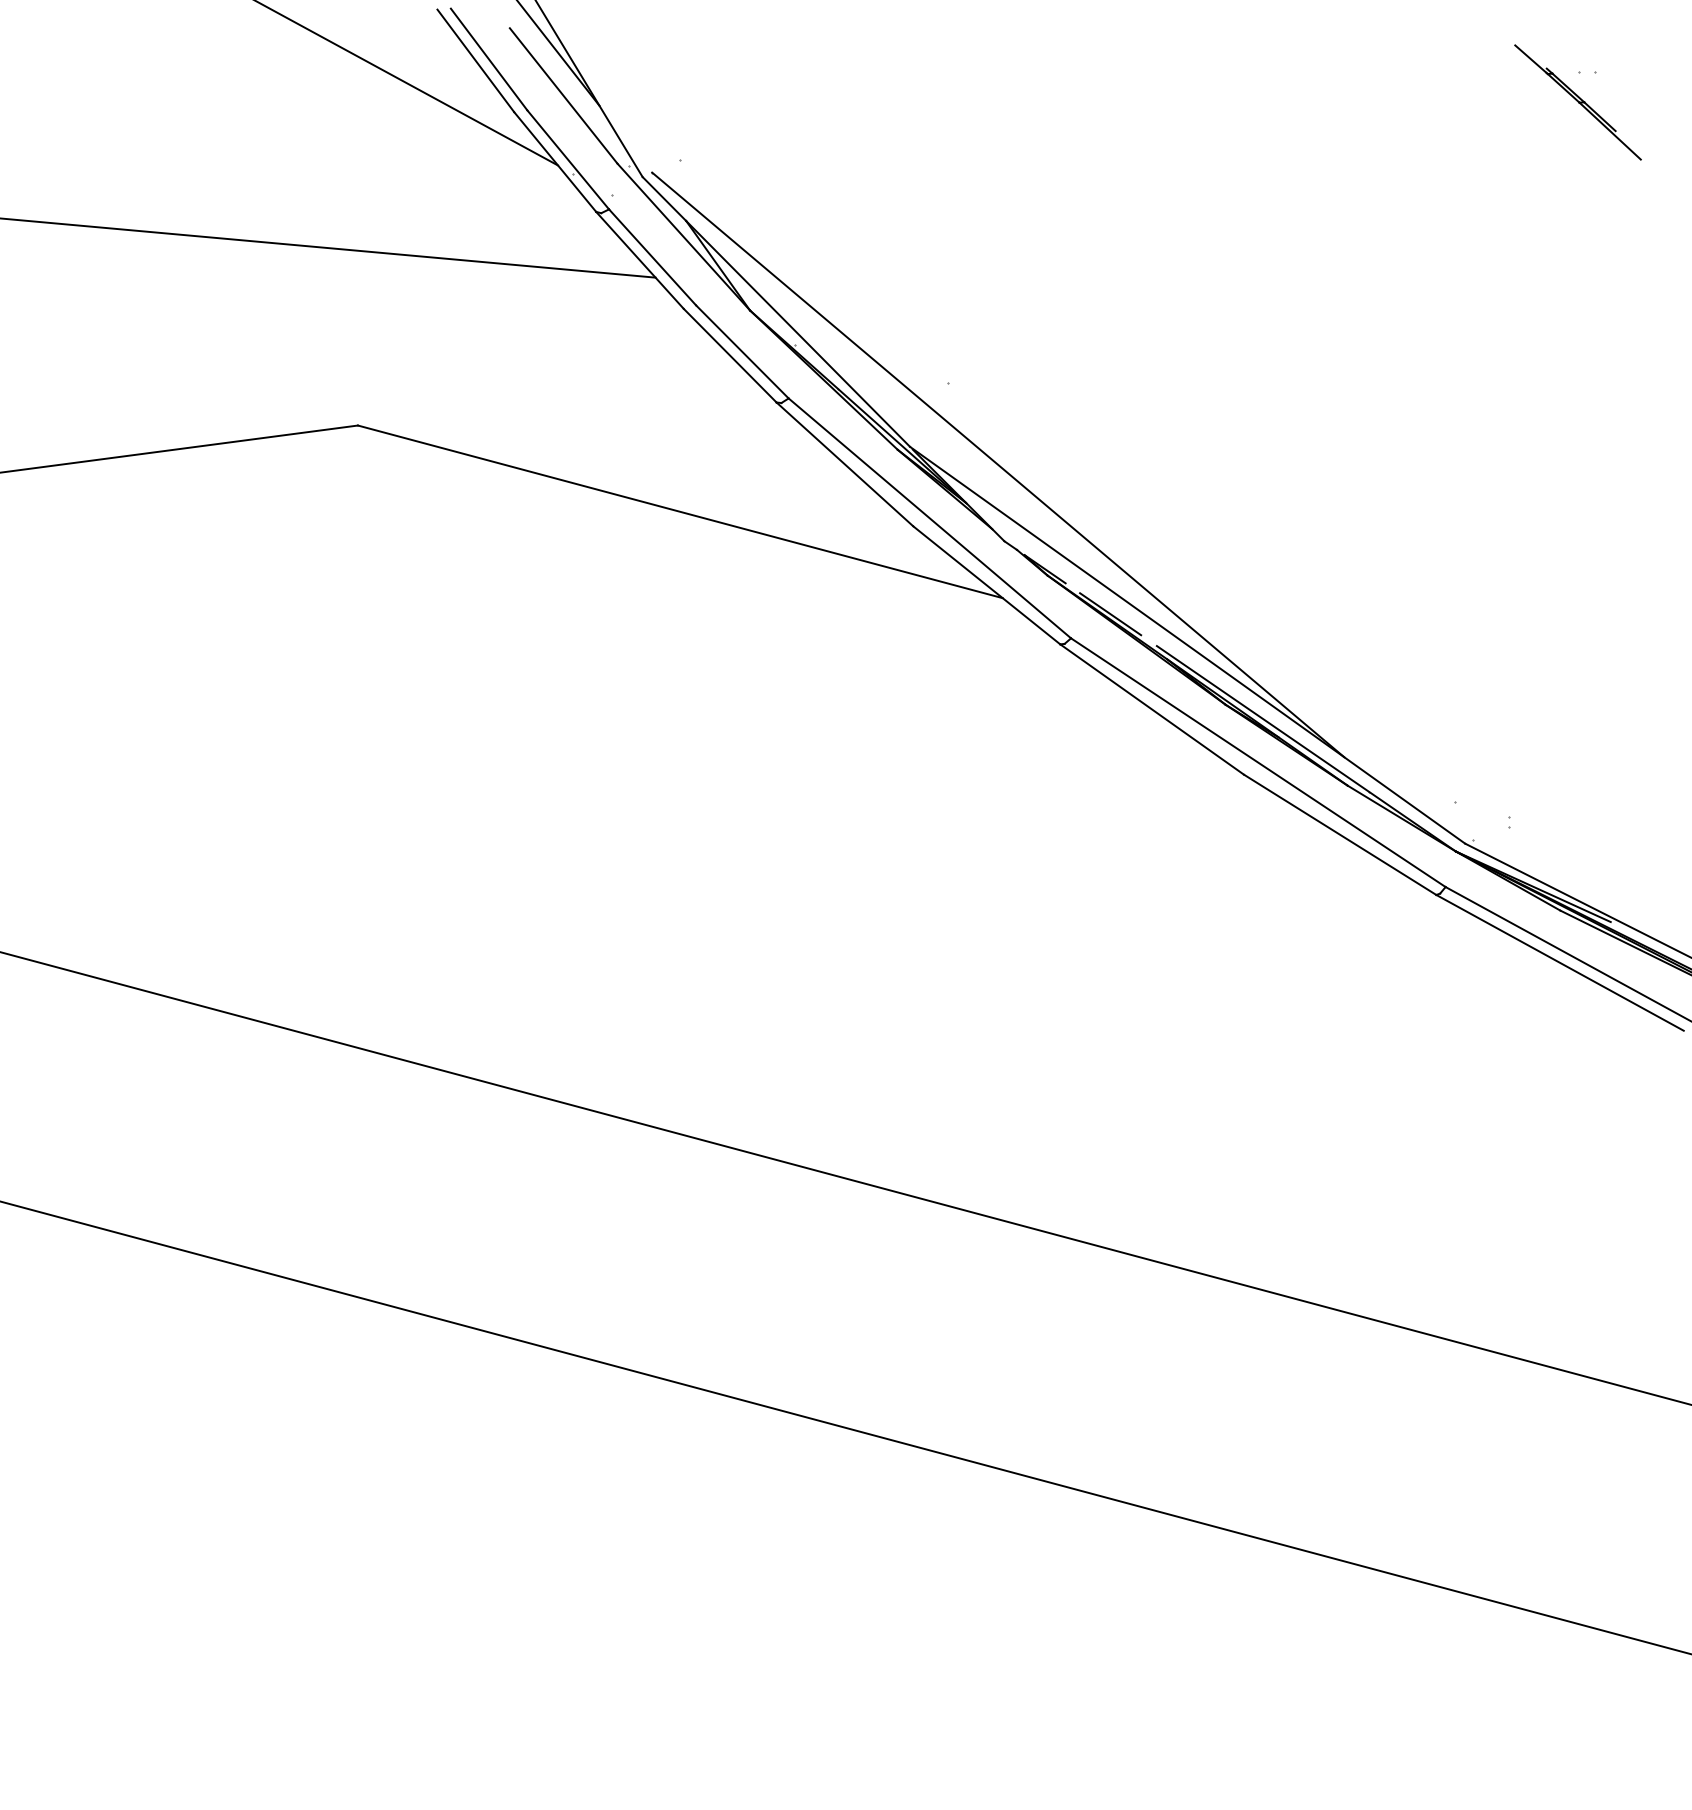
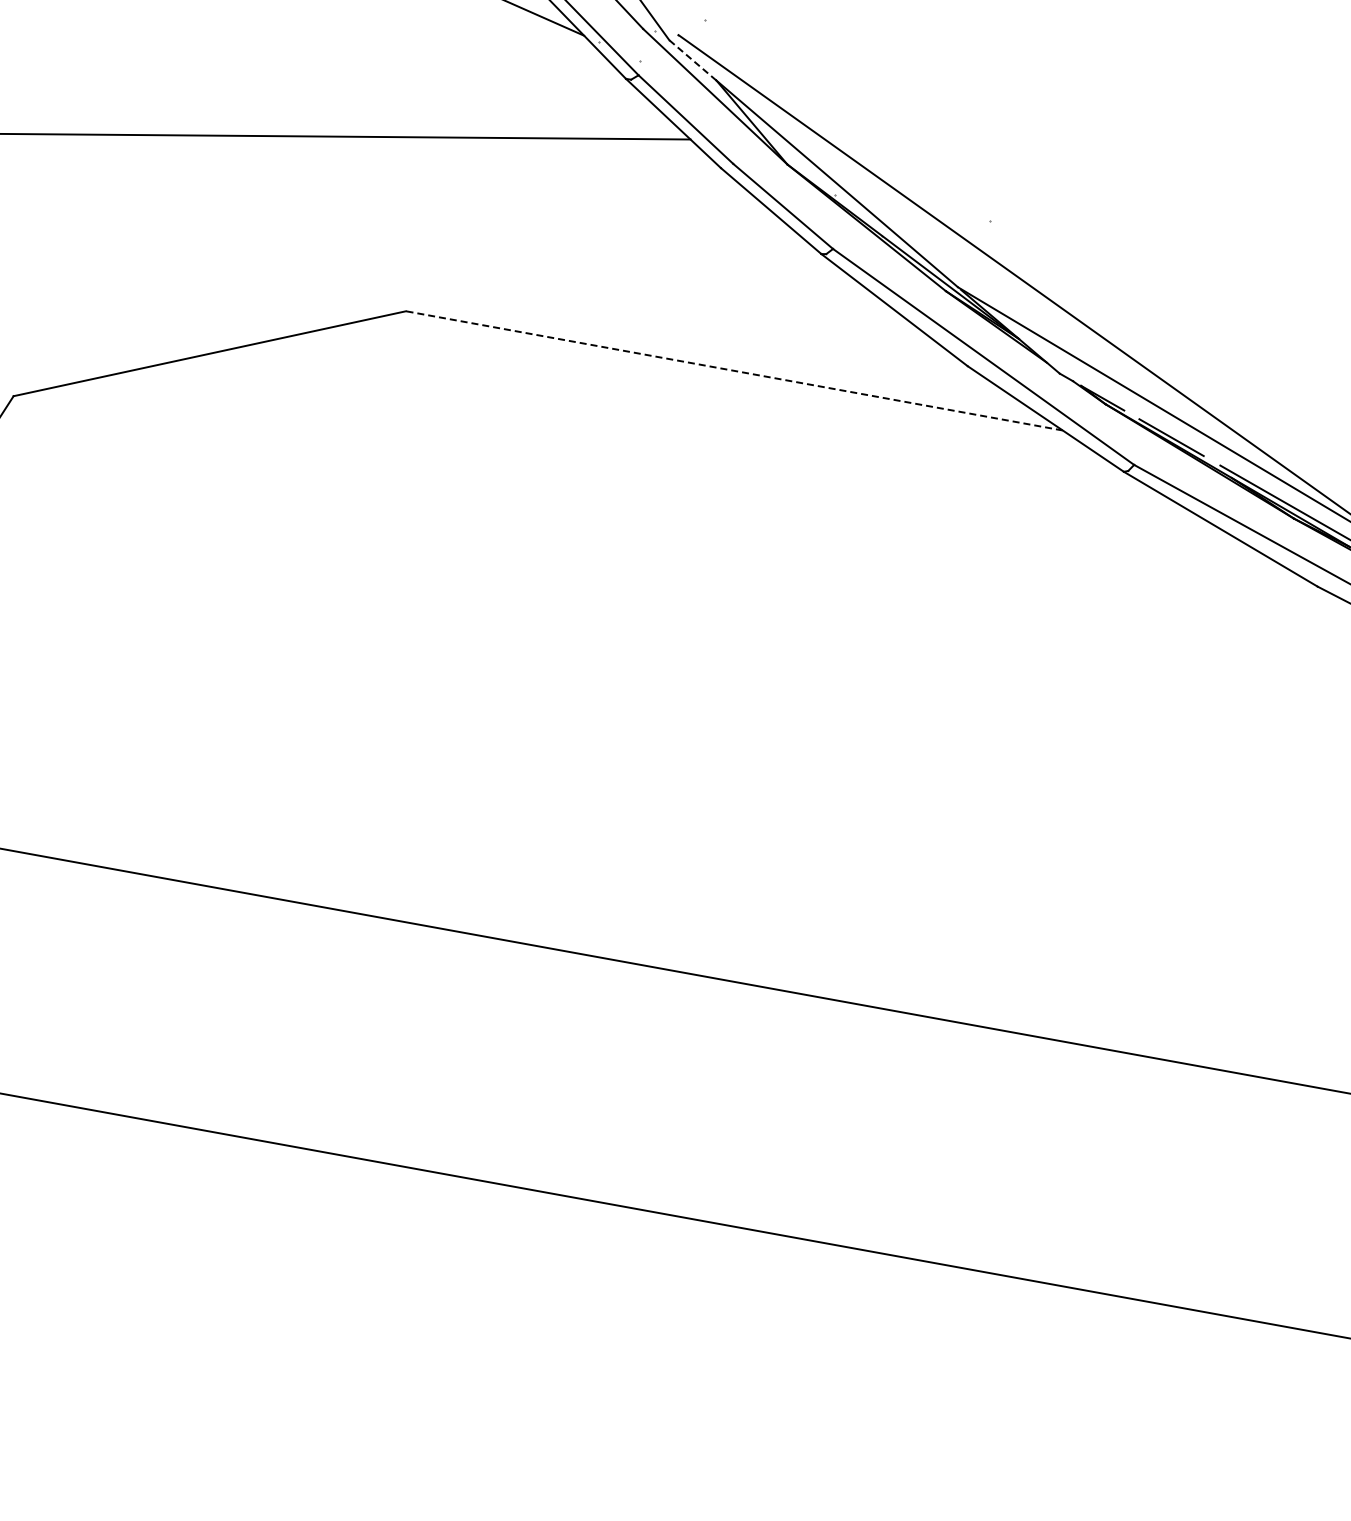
line: (664, 199) -> (693, 60), solid -> dashed
line: (680, 511) -> (734, 370), solid -> dashed

